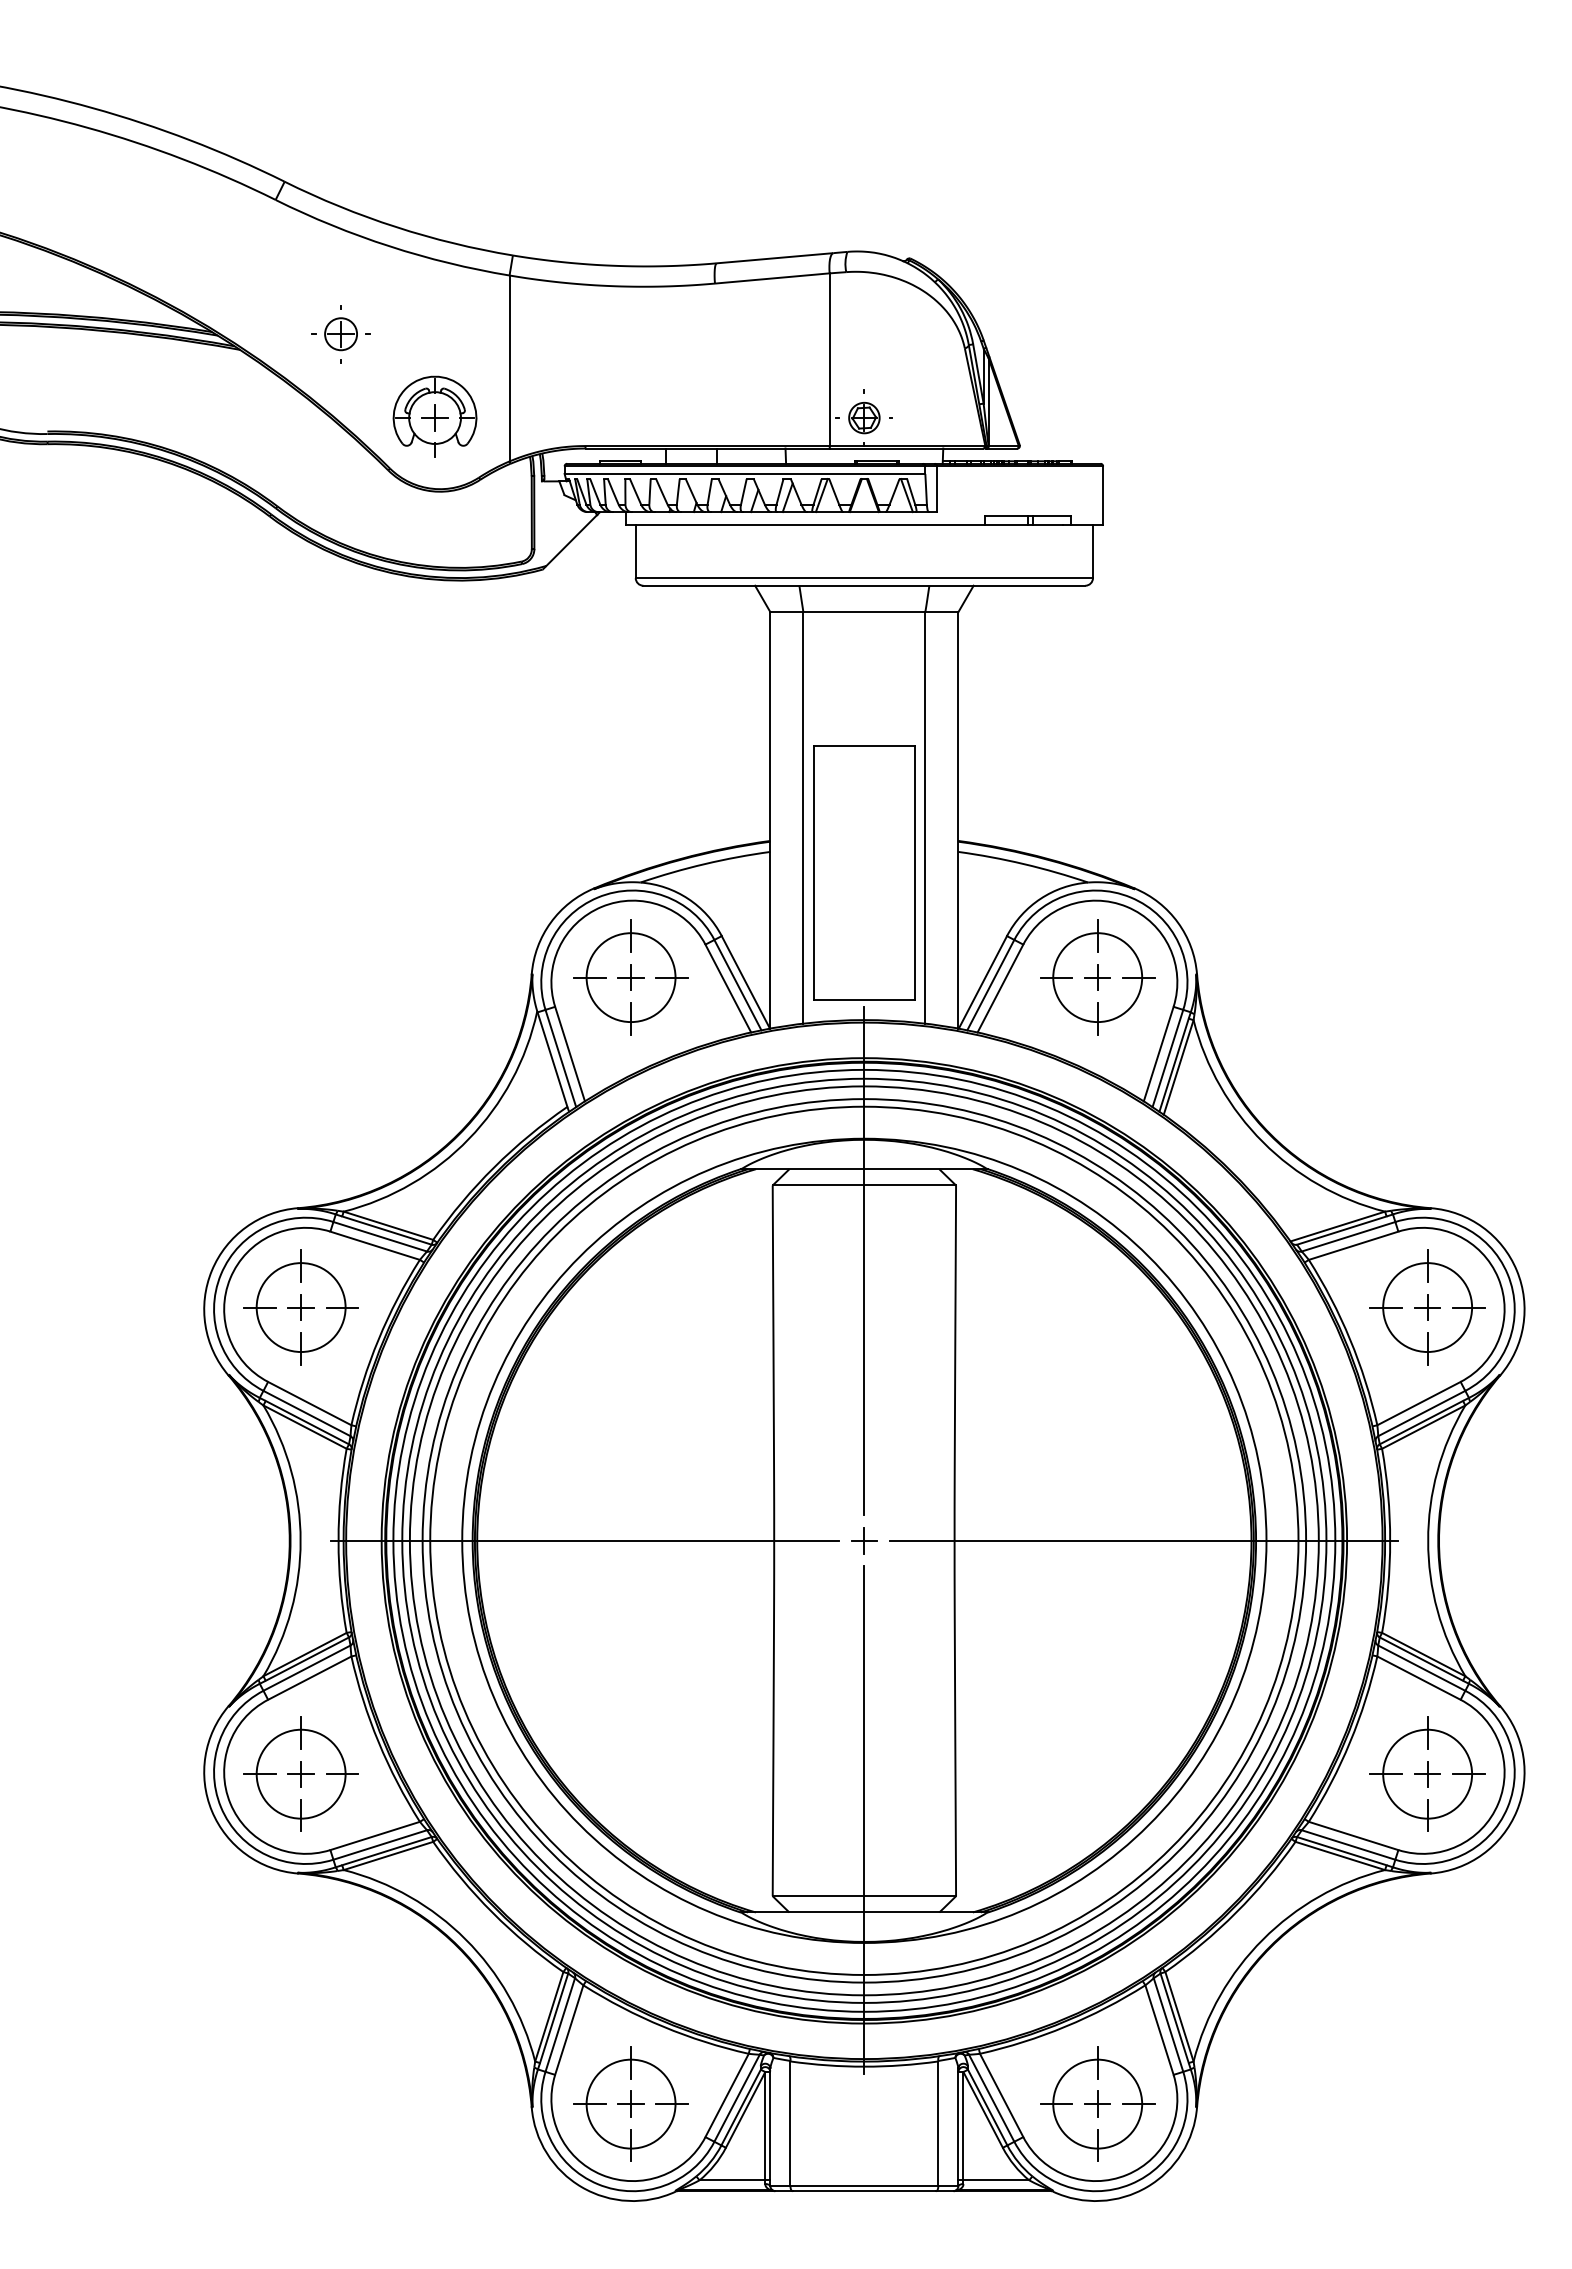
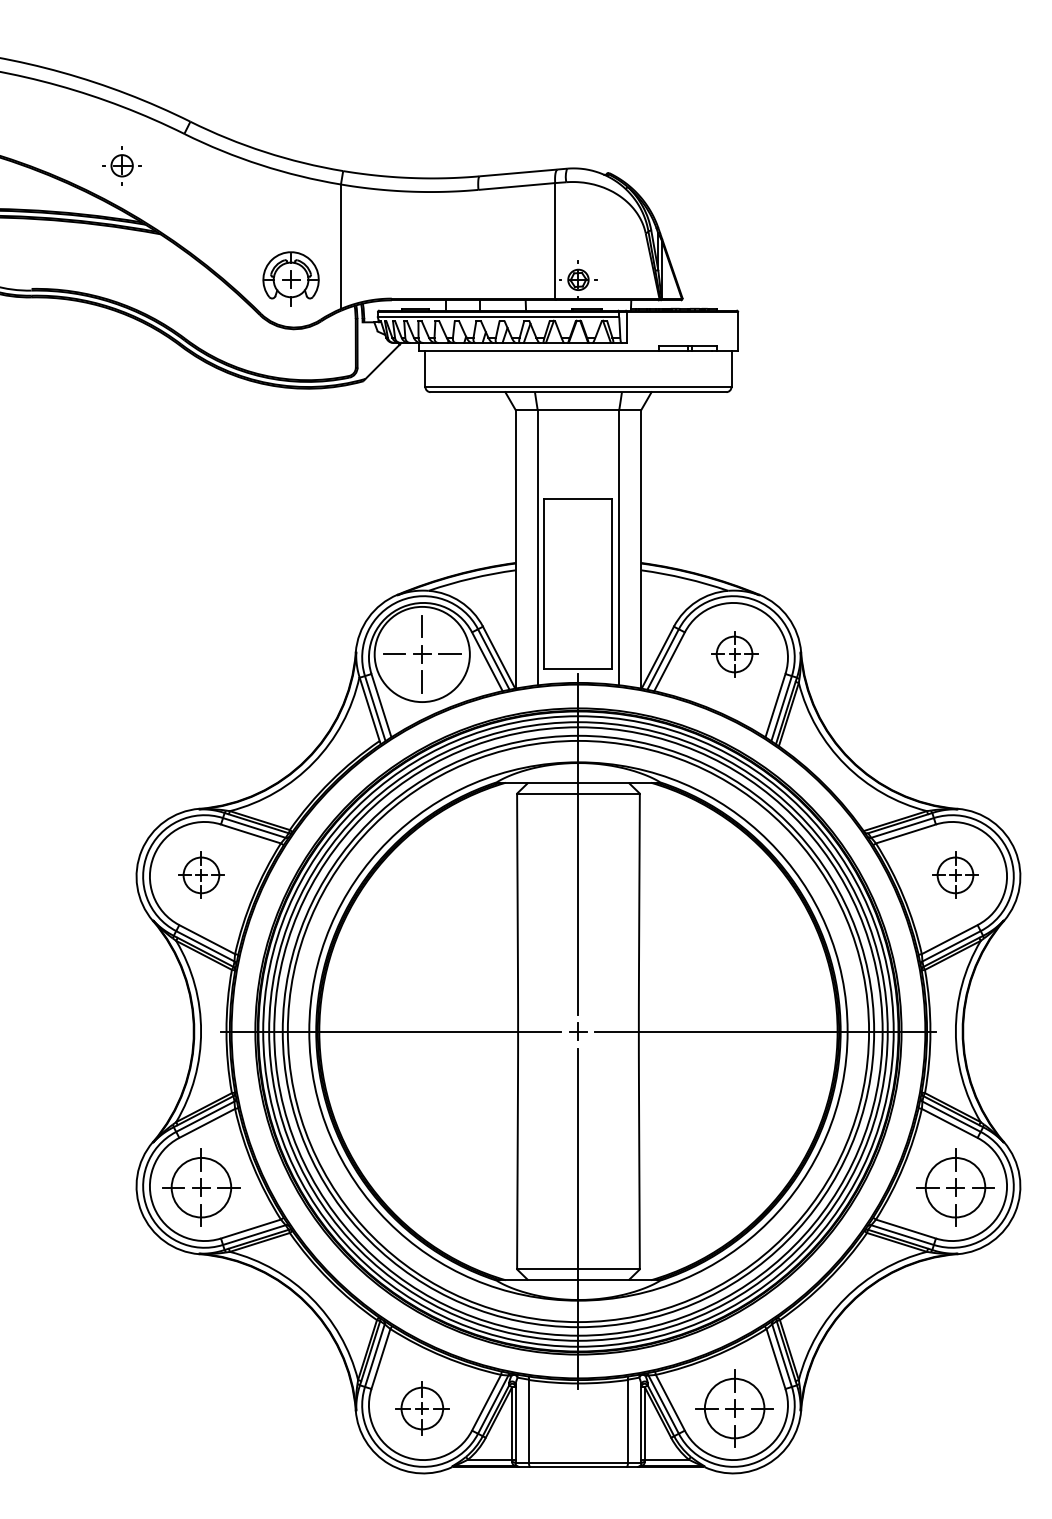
part: (340, 333) -> (121, 165), moved
circle: (631, 977) -> (422, 654), size x1.6
part: (1097, 977) -> (734, 654), size x0.6
part: (301, 1307) -> (201, 875), size x0.6
part: (1427, 1307) -> (955, 875), size x0.6
part: (631, 2104) -> (422, 1408), size x0.7

